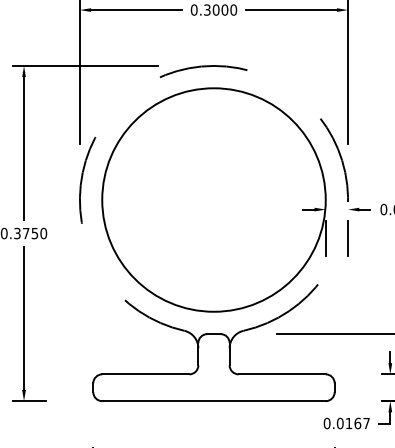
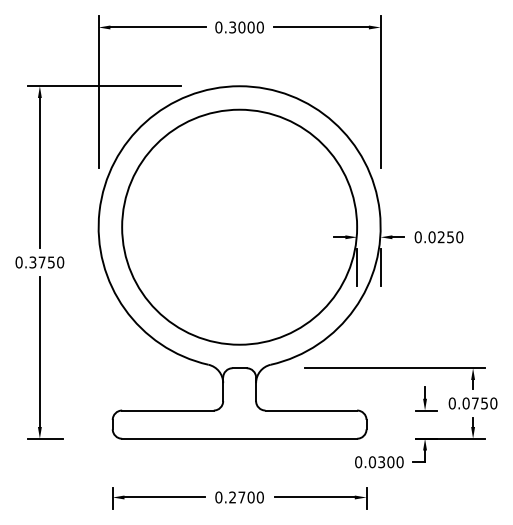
arc: (213, 66) -> (239, 86), dashed -> solid
text: (357, 423) -> (390, 462), 0.0167 -> 0.0300

